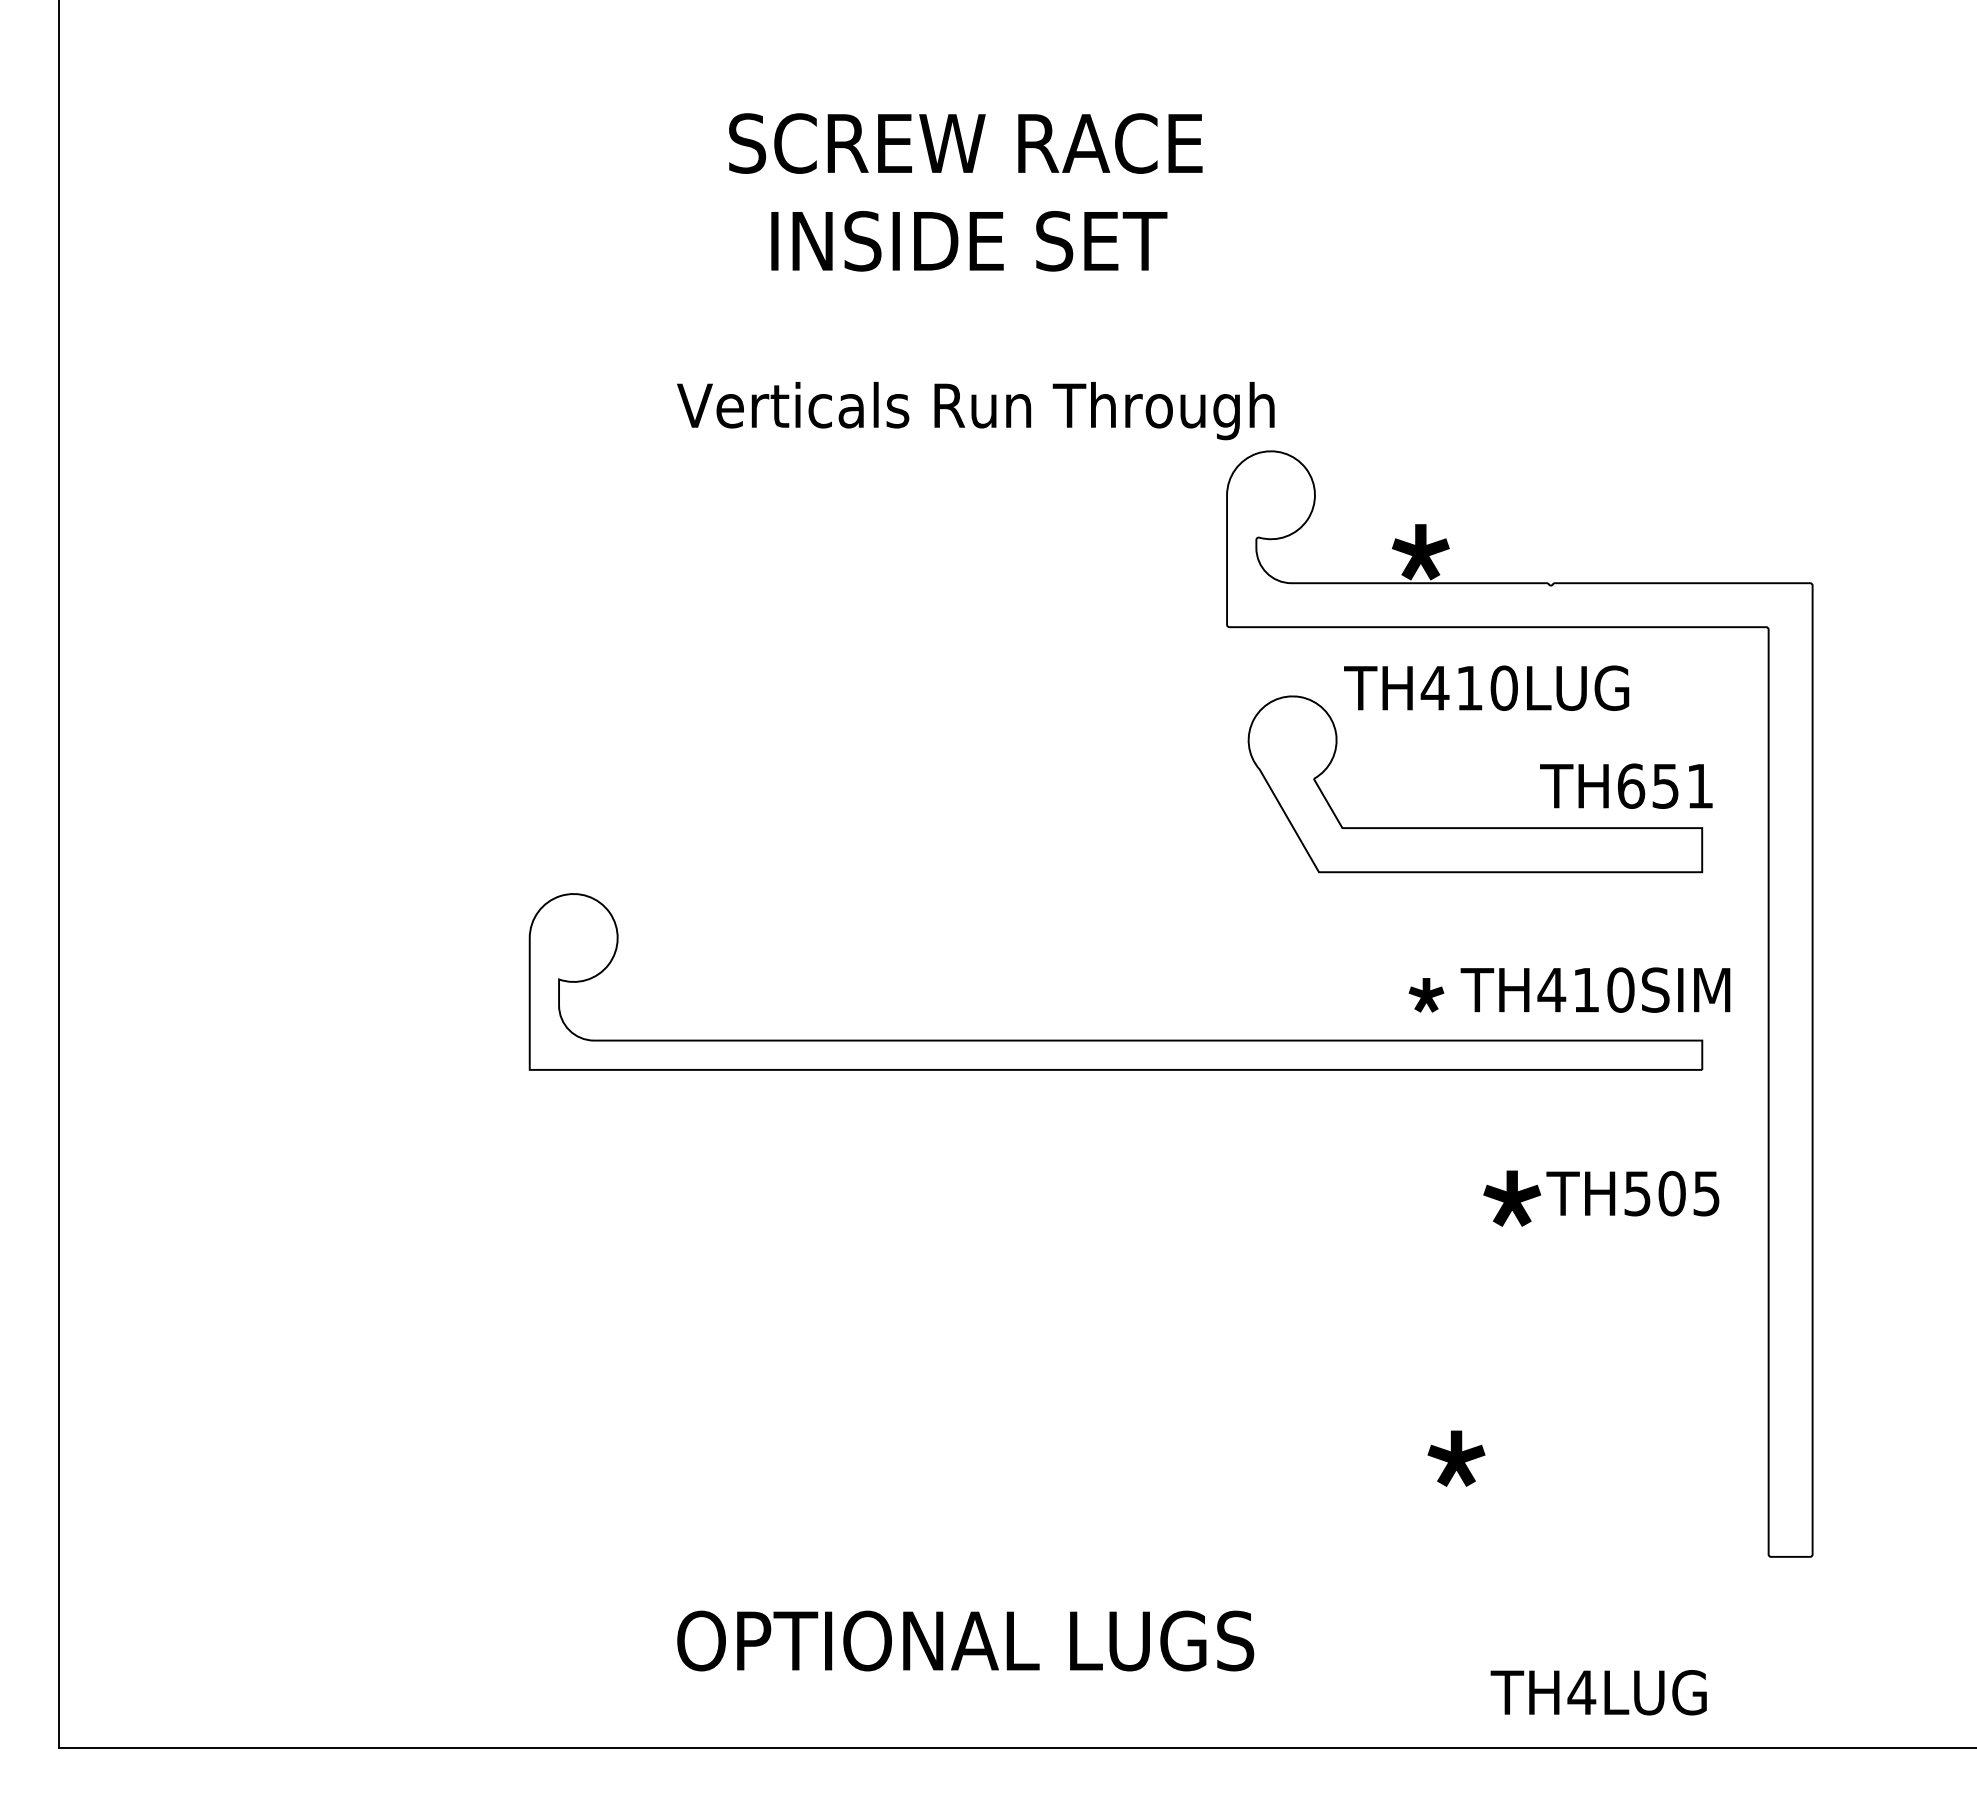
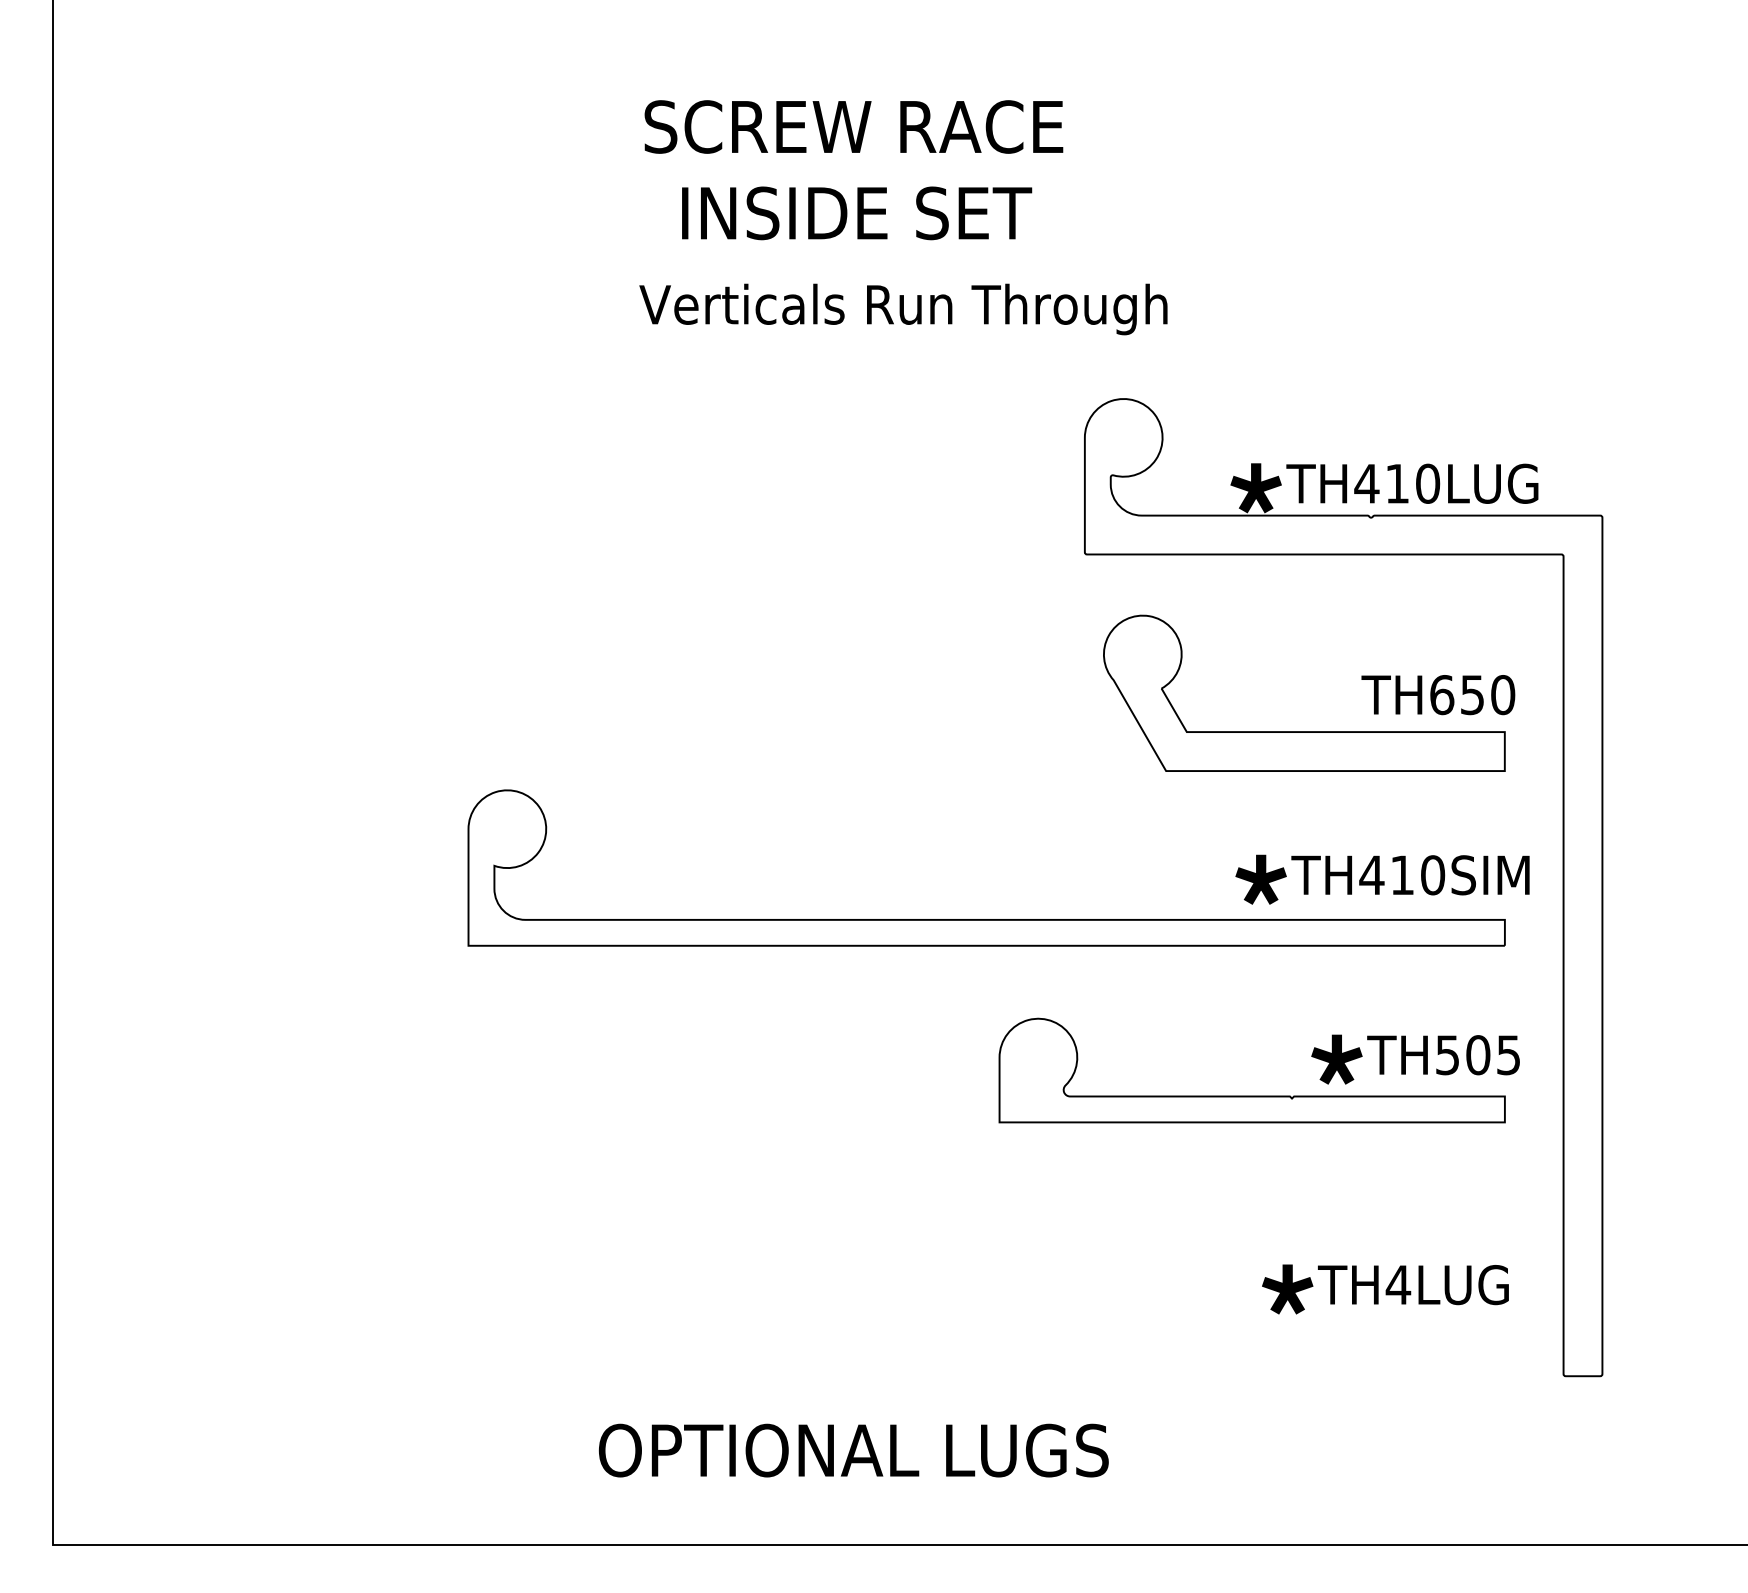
text: (975, 411) -> (903, 309), moved
text: (1486, 687) -> (1412, 483), moved
text: (1699, 785) -> (1502, 694), TH651 -> TH650
part: (1426, 995) -> (1261, 880), size x1.67
part: (1416, 1239) -> (1252, 1095), added
text: (1598, 1692) -> (1413, 1284), moved

